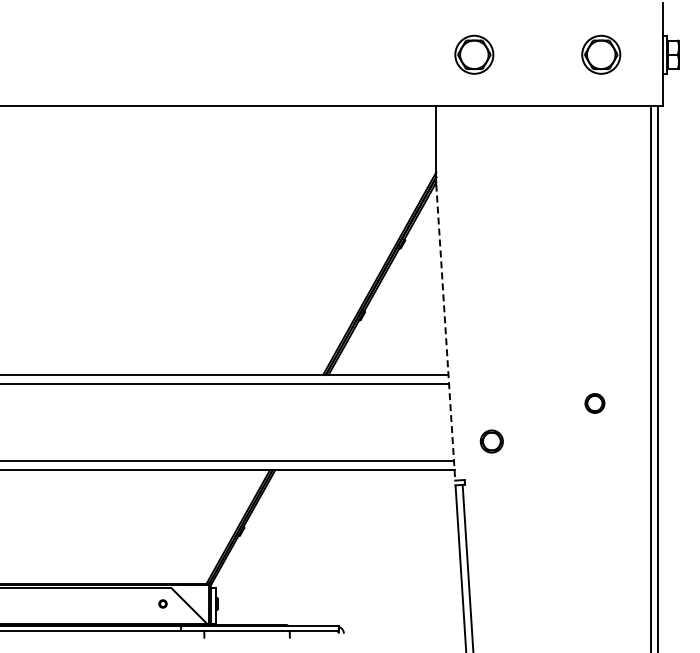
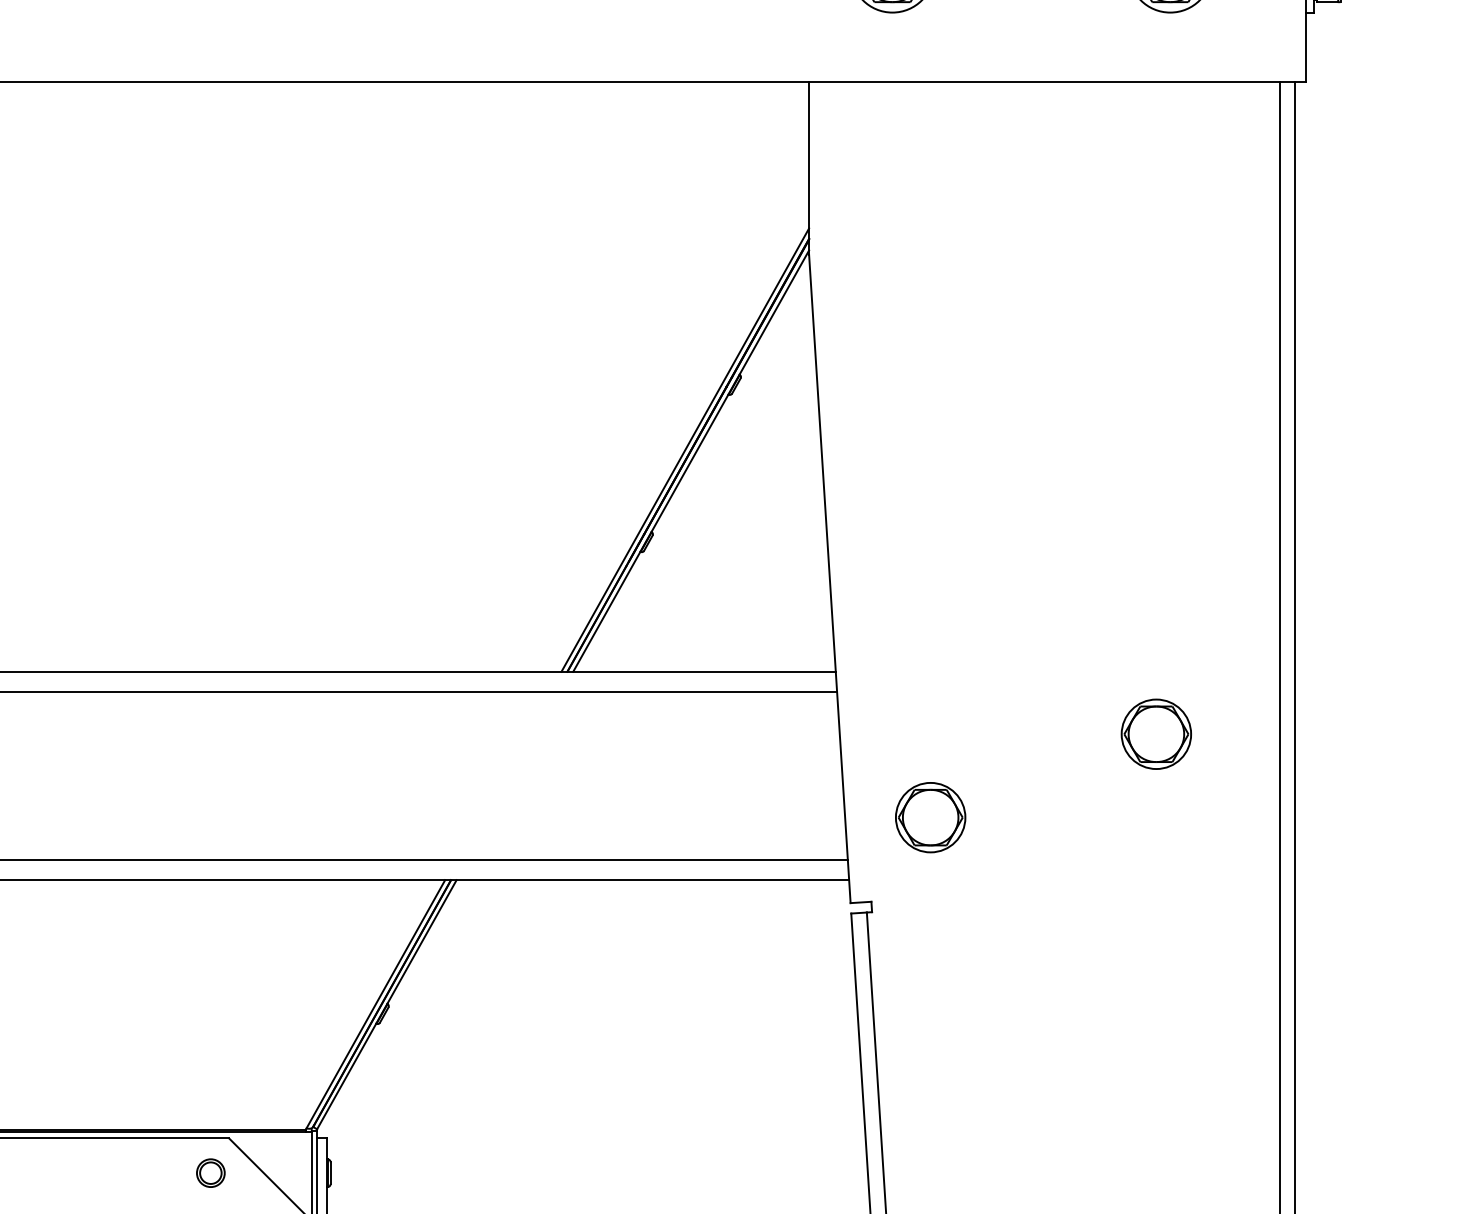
line: (445, 333) -> (829, 581), dashed -> solid
part: (594, 403) -> (1155, 734), size x1.67
part: (491, 441) -> (929, 817), size x1.43
part: (162, 603) -> (209, 1172), size x1.67

